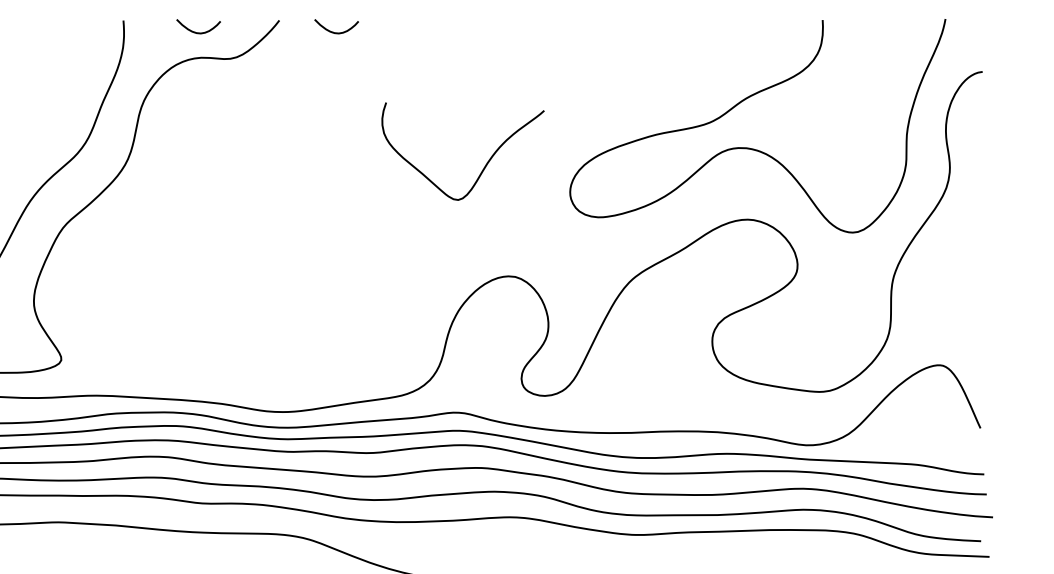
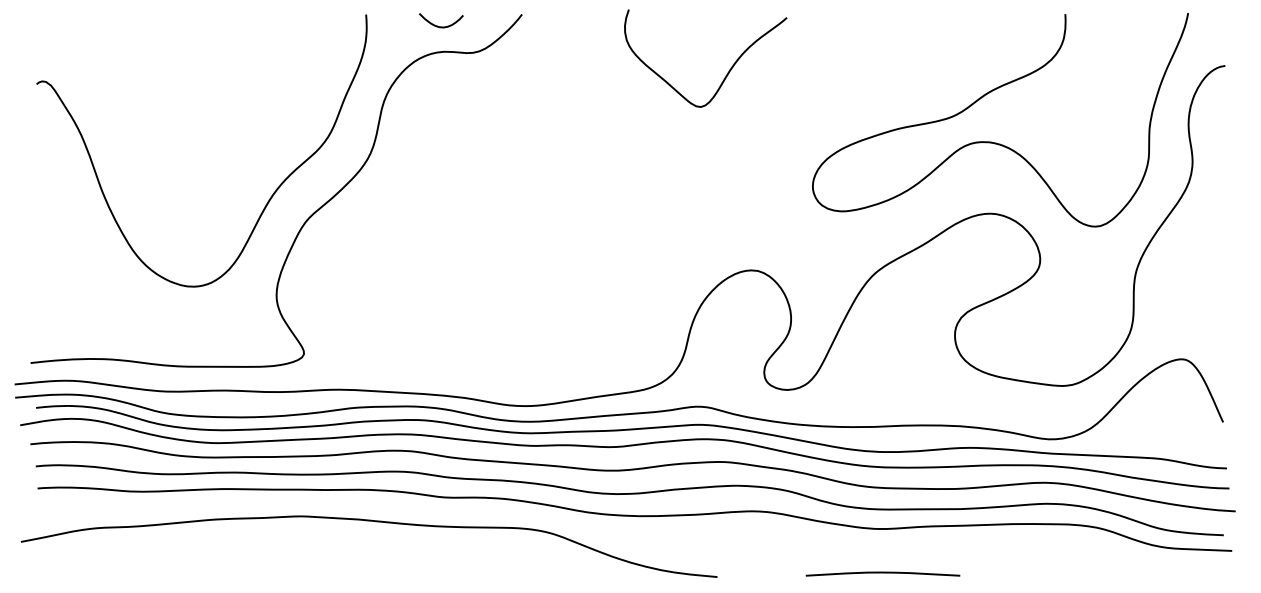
curve: (336, 32) -> (579, 26), removed
curve: (484, 165) -> (727, 72), moved

